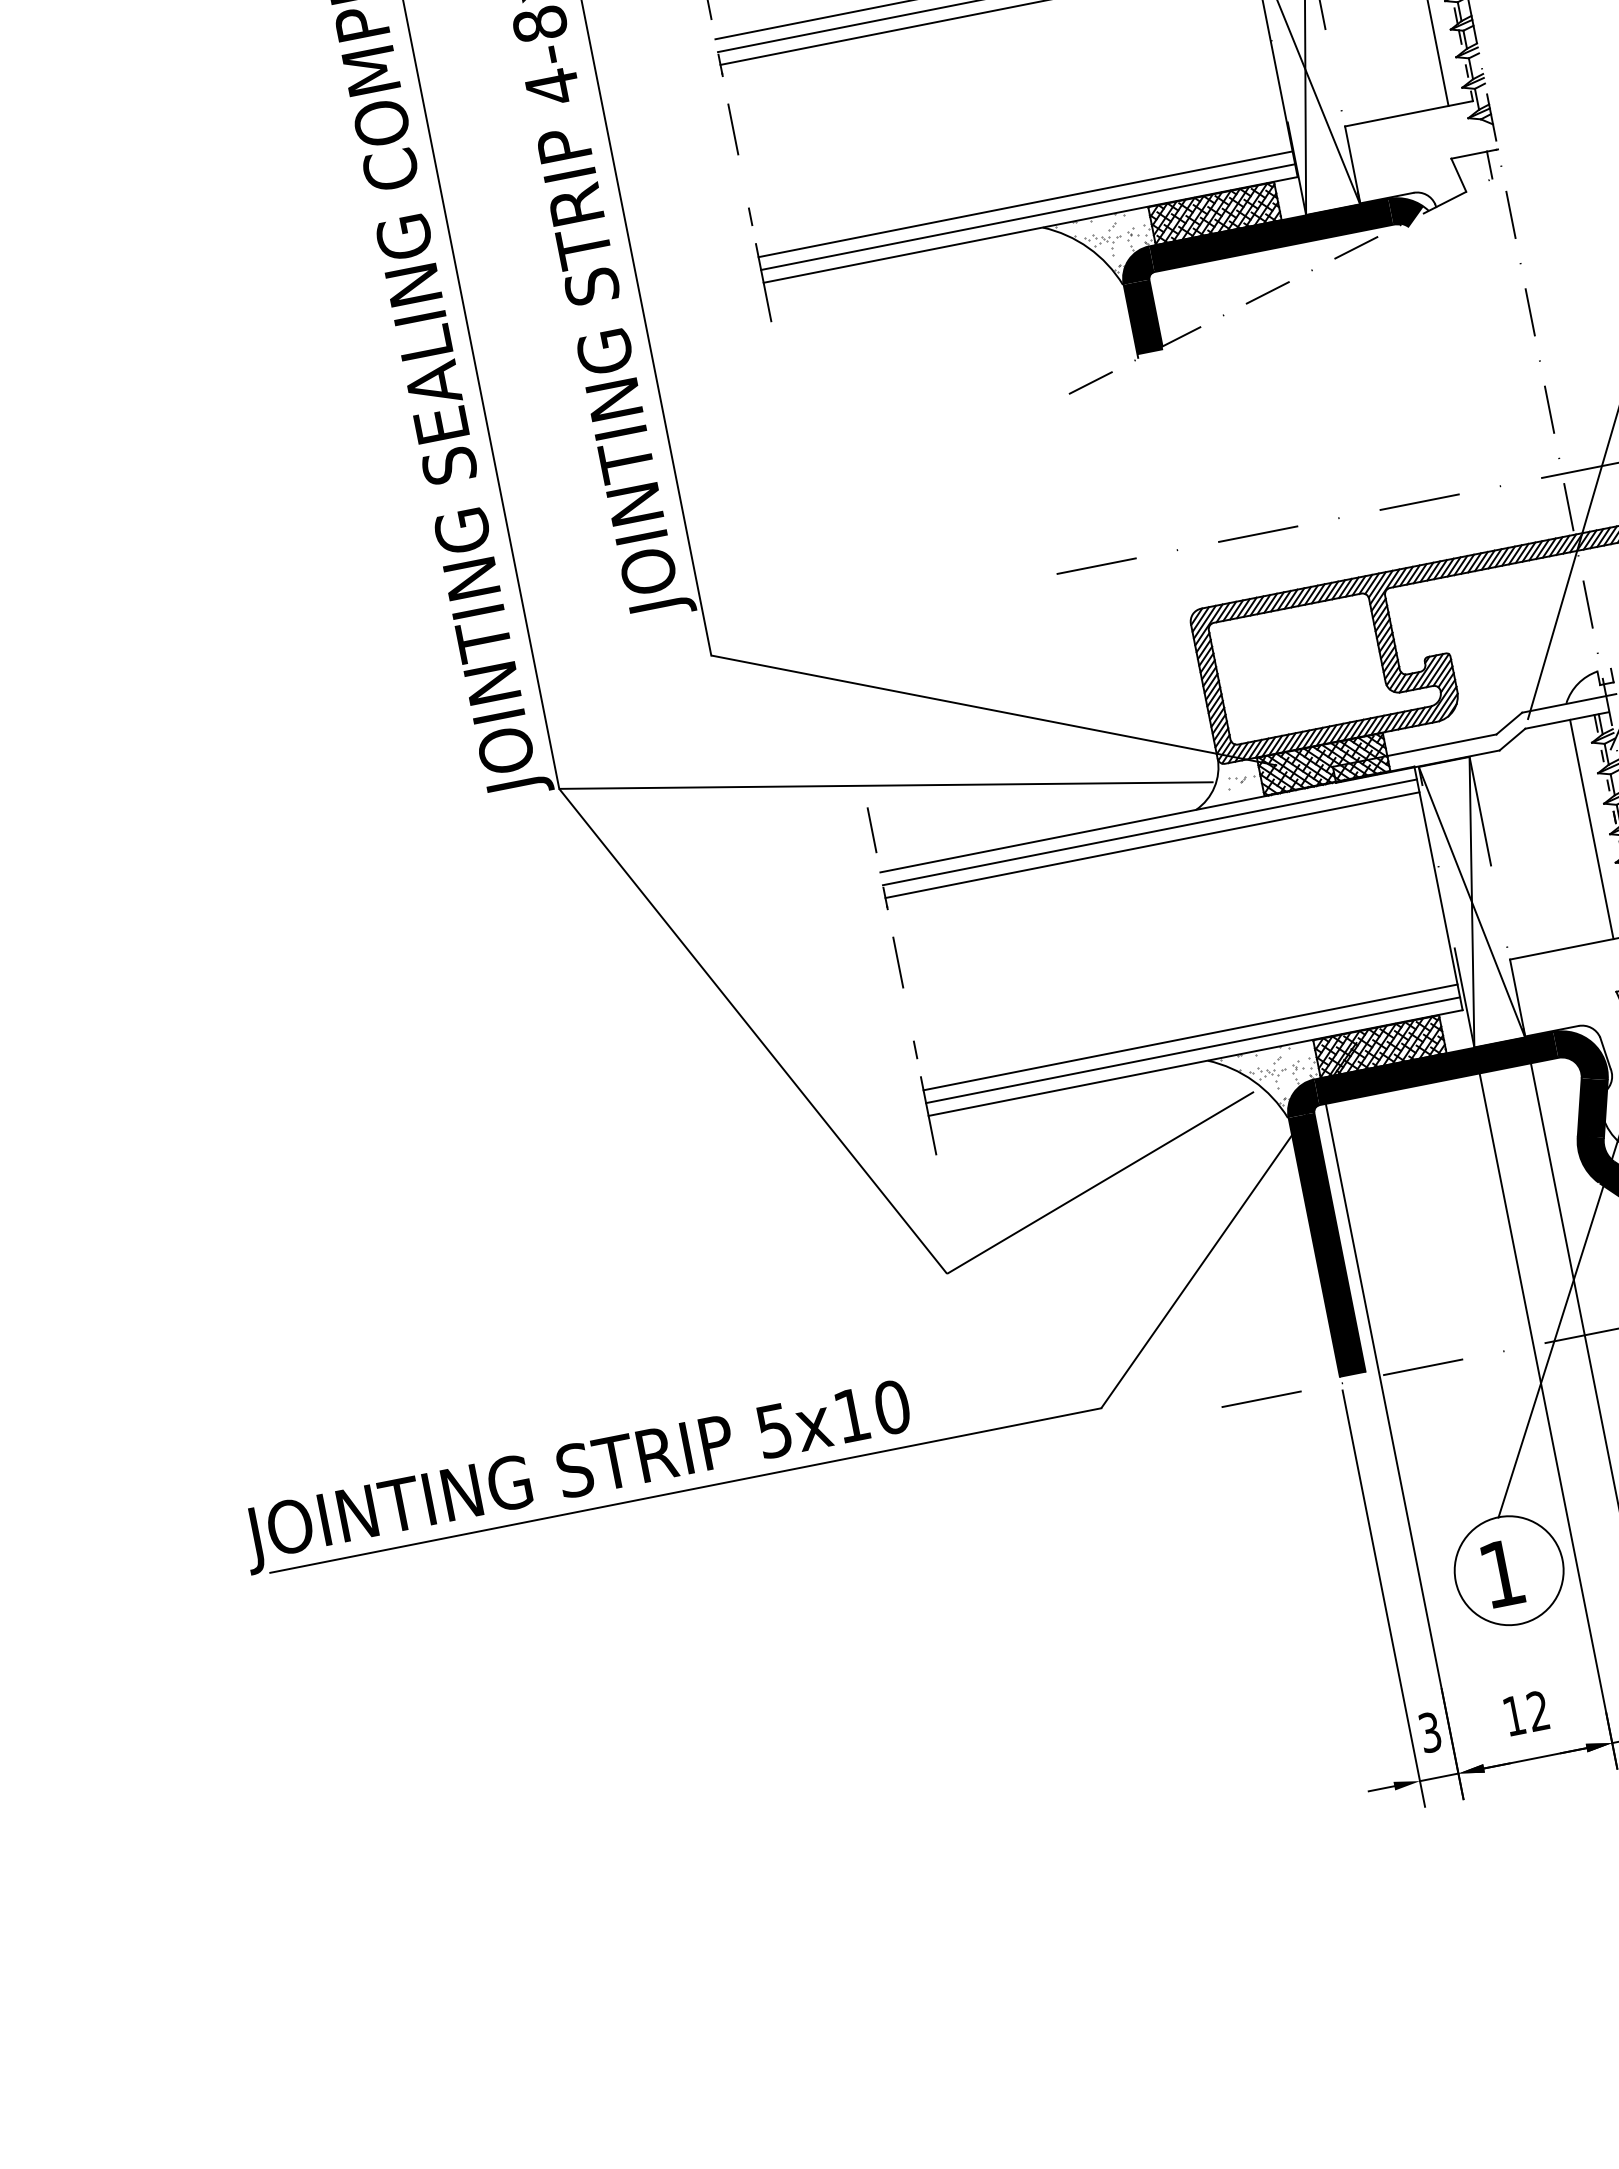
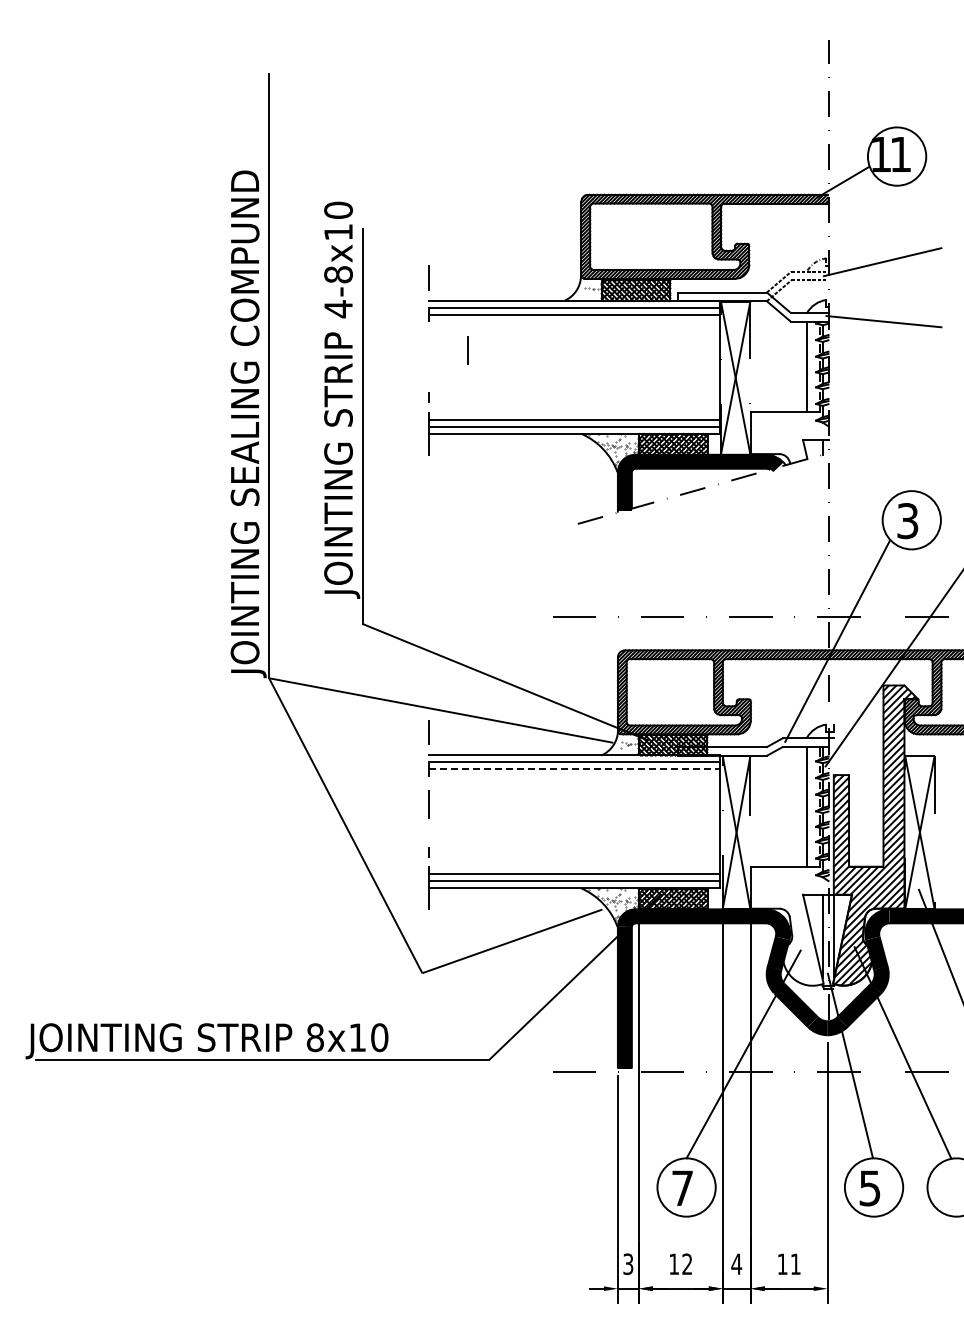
line: (732, 130) -> (467, 350), moved
line: (1152, 845) -> (574, 769), solid -> dashed
text: (772, 1430) -> (314, 1037), 5x10 -> 8x10
text: (1501, 1572) -> (682, 1187), 1 -> 7

